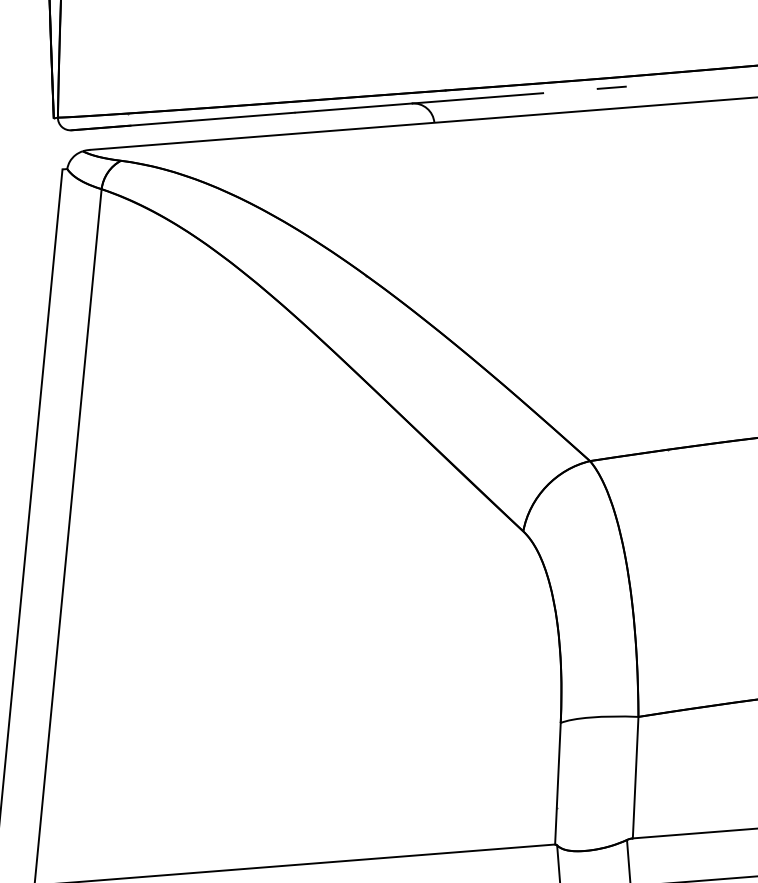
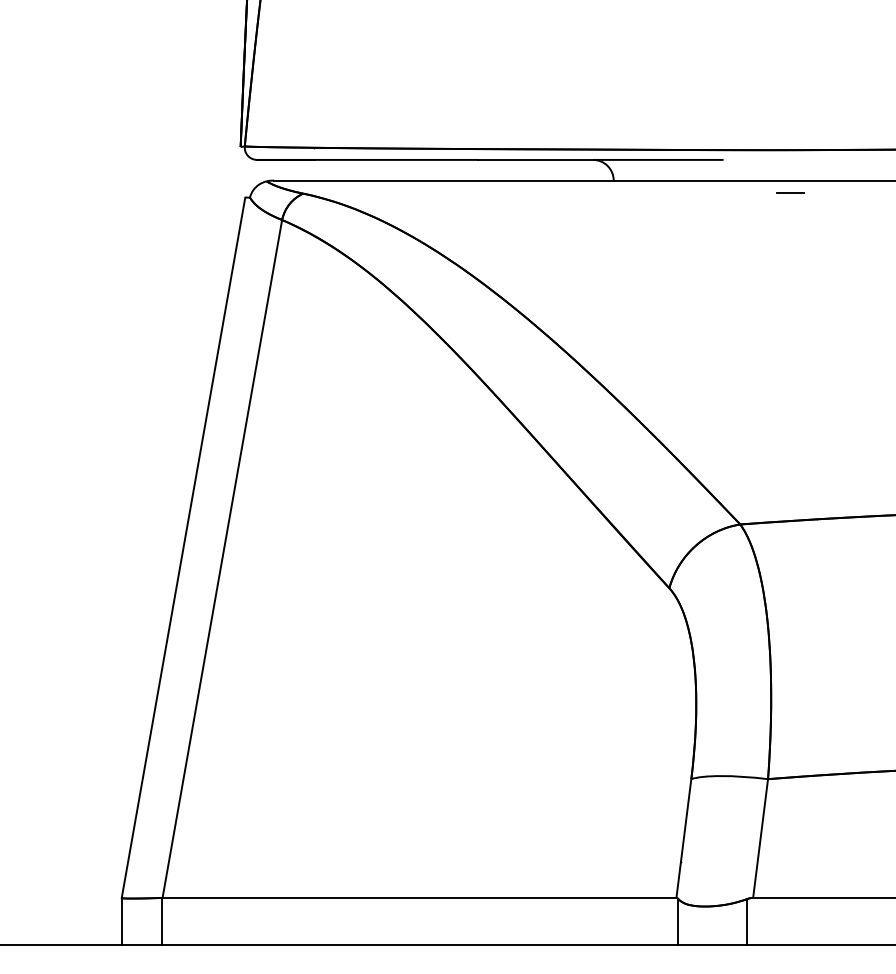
line: (611, 87) -> (790, 192), moved

